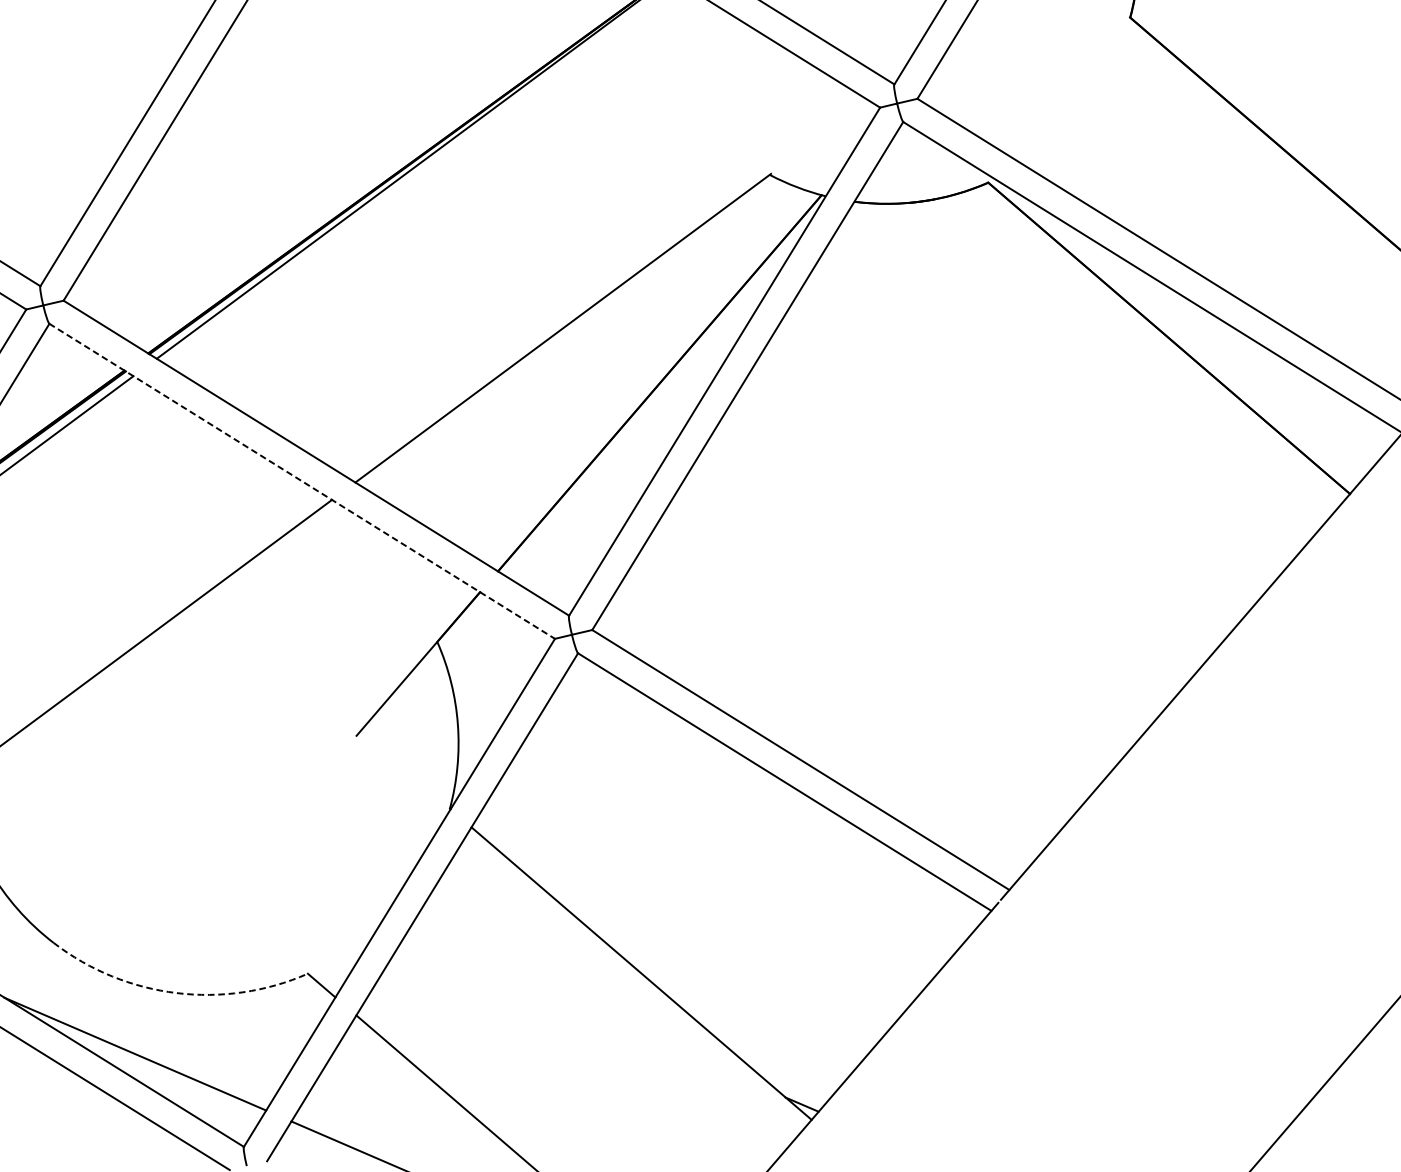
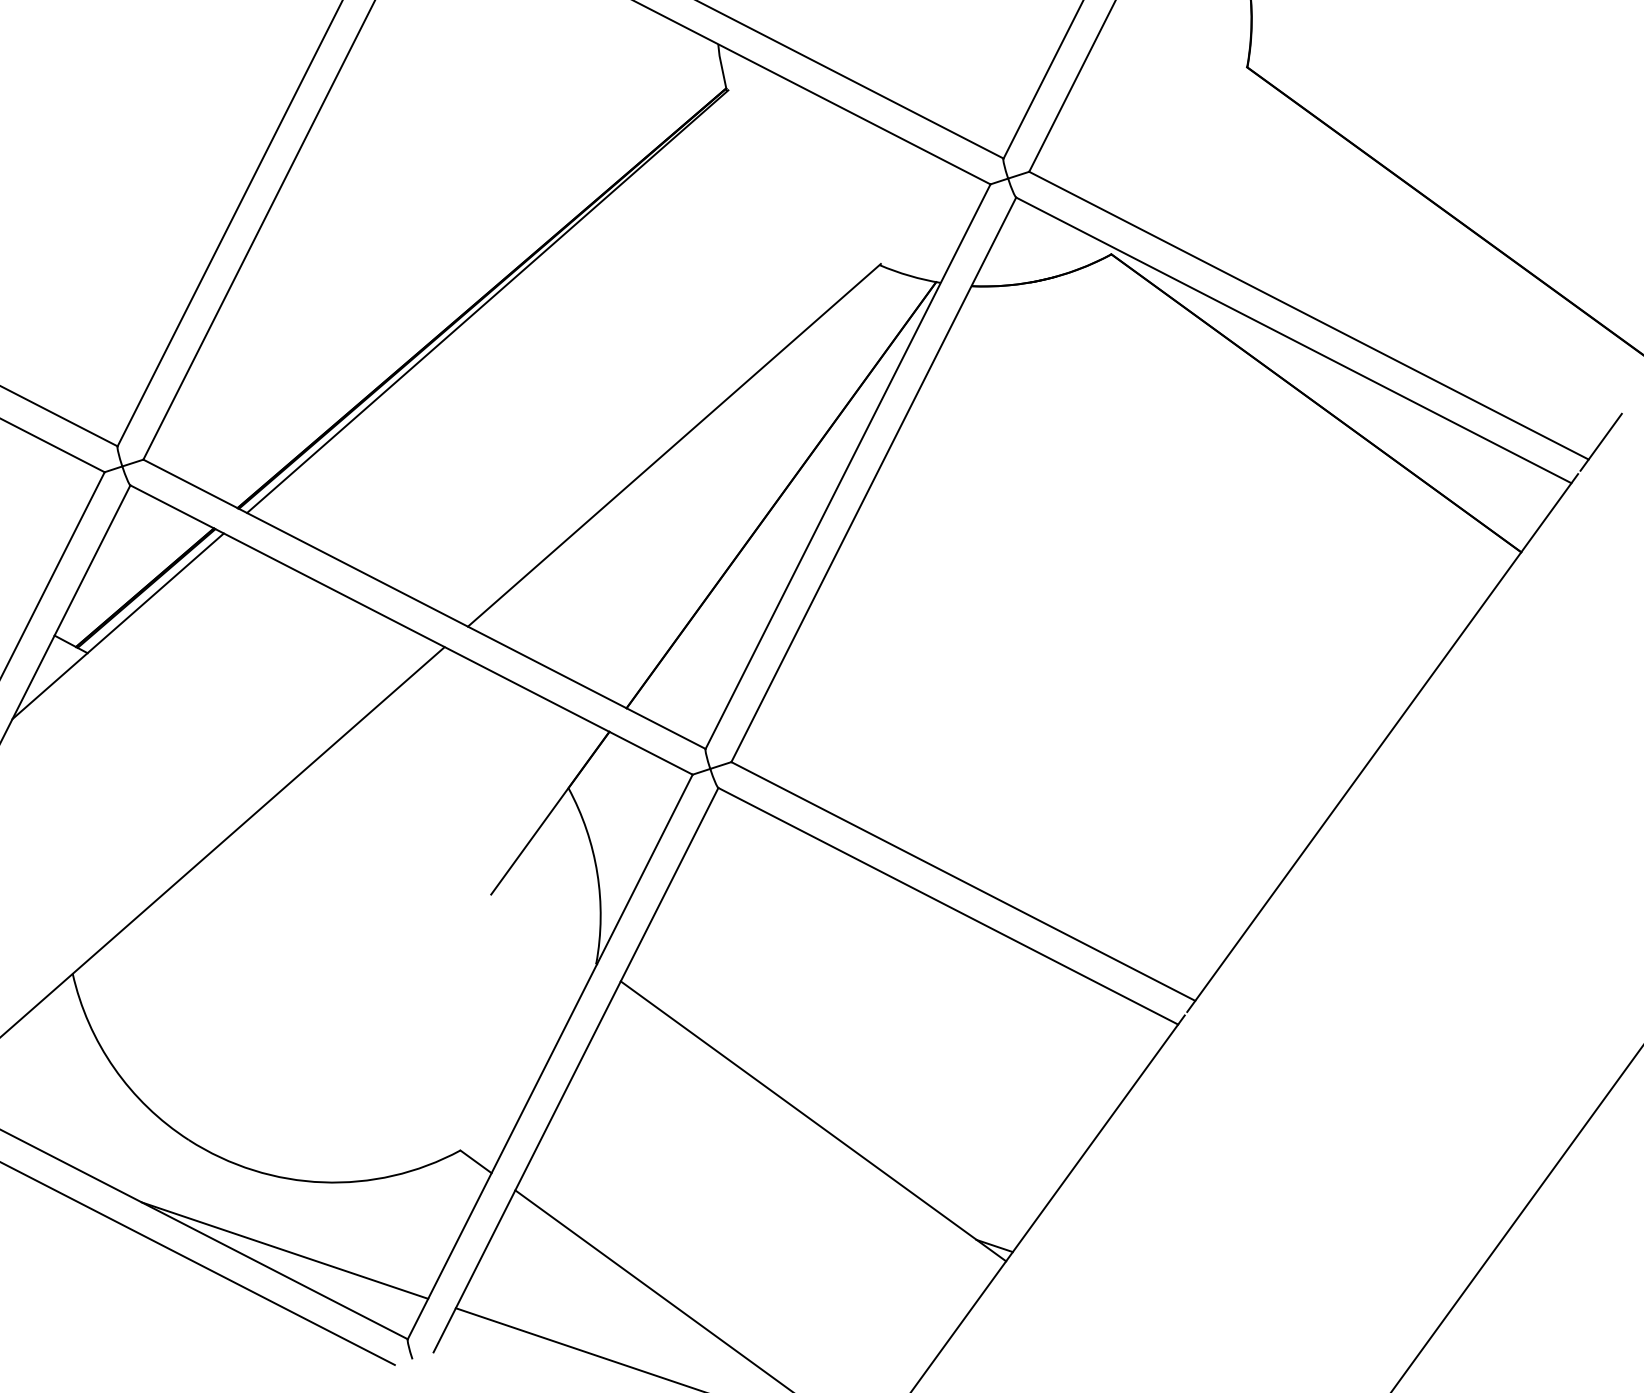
line: (302, 481) -> (411, 630), dashed -> solid
arc: (176, 993) -> (323, 1182), dashed -> solid

